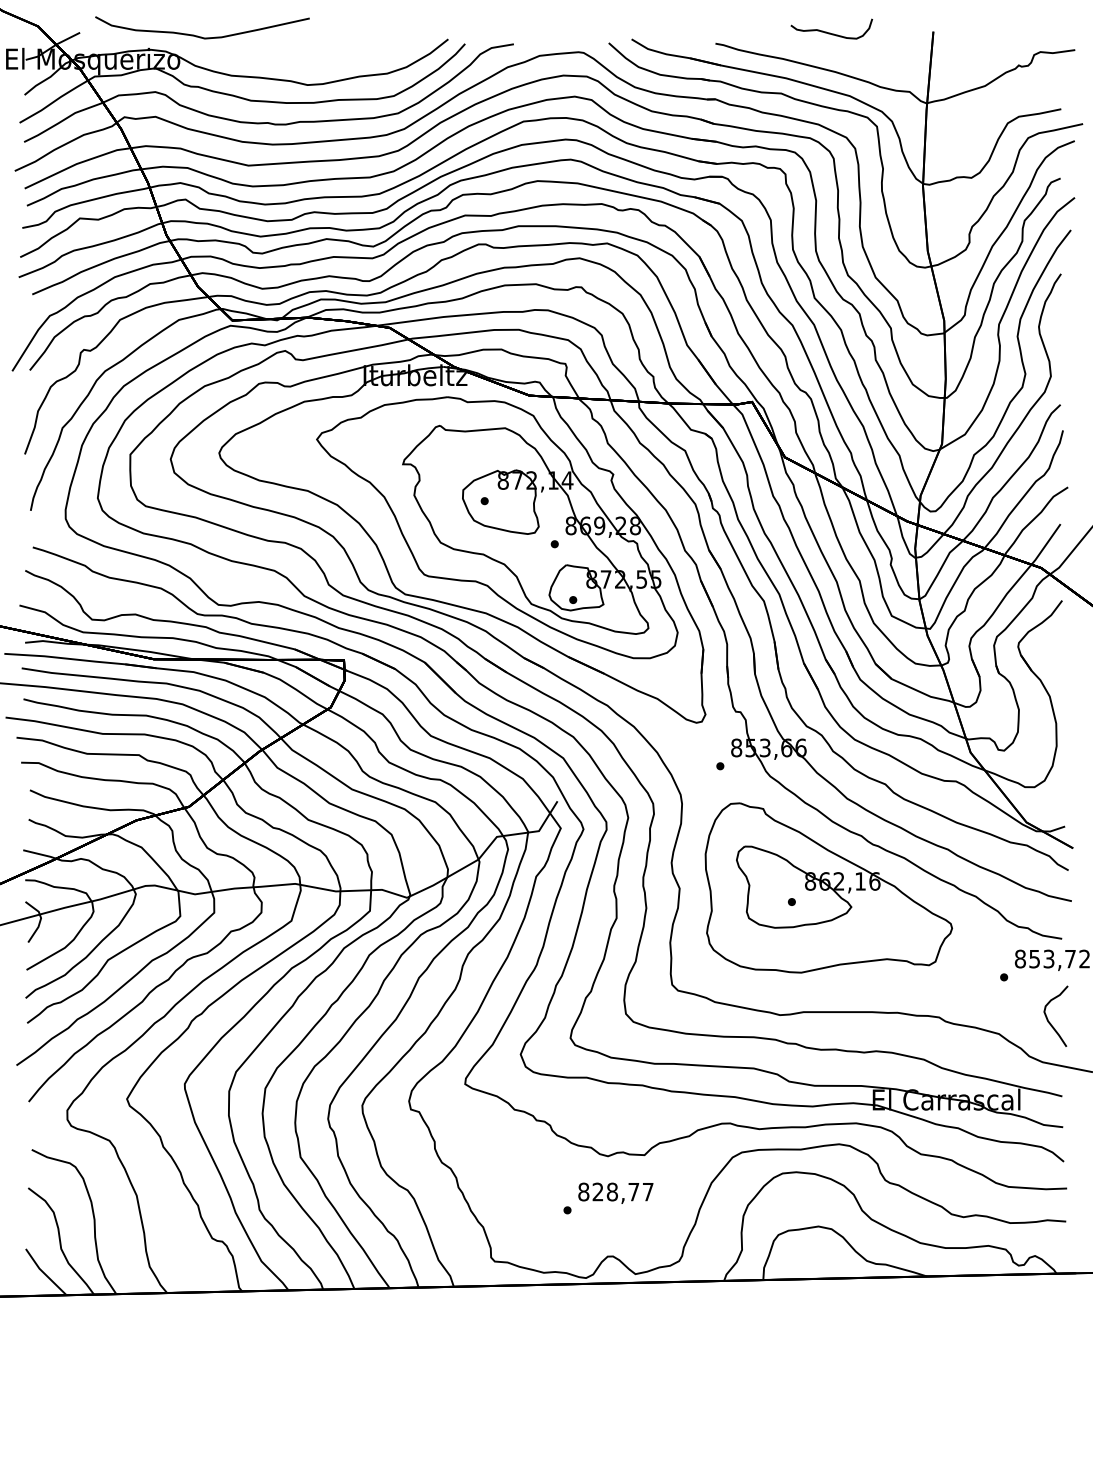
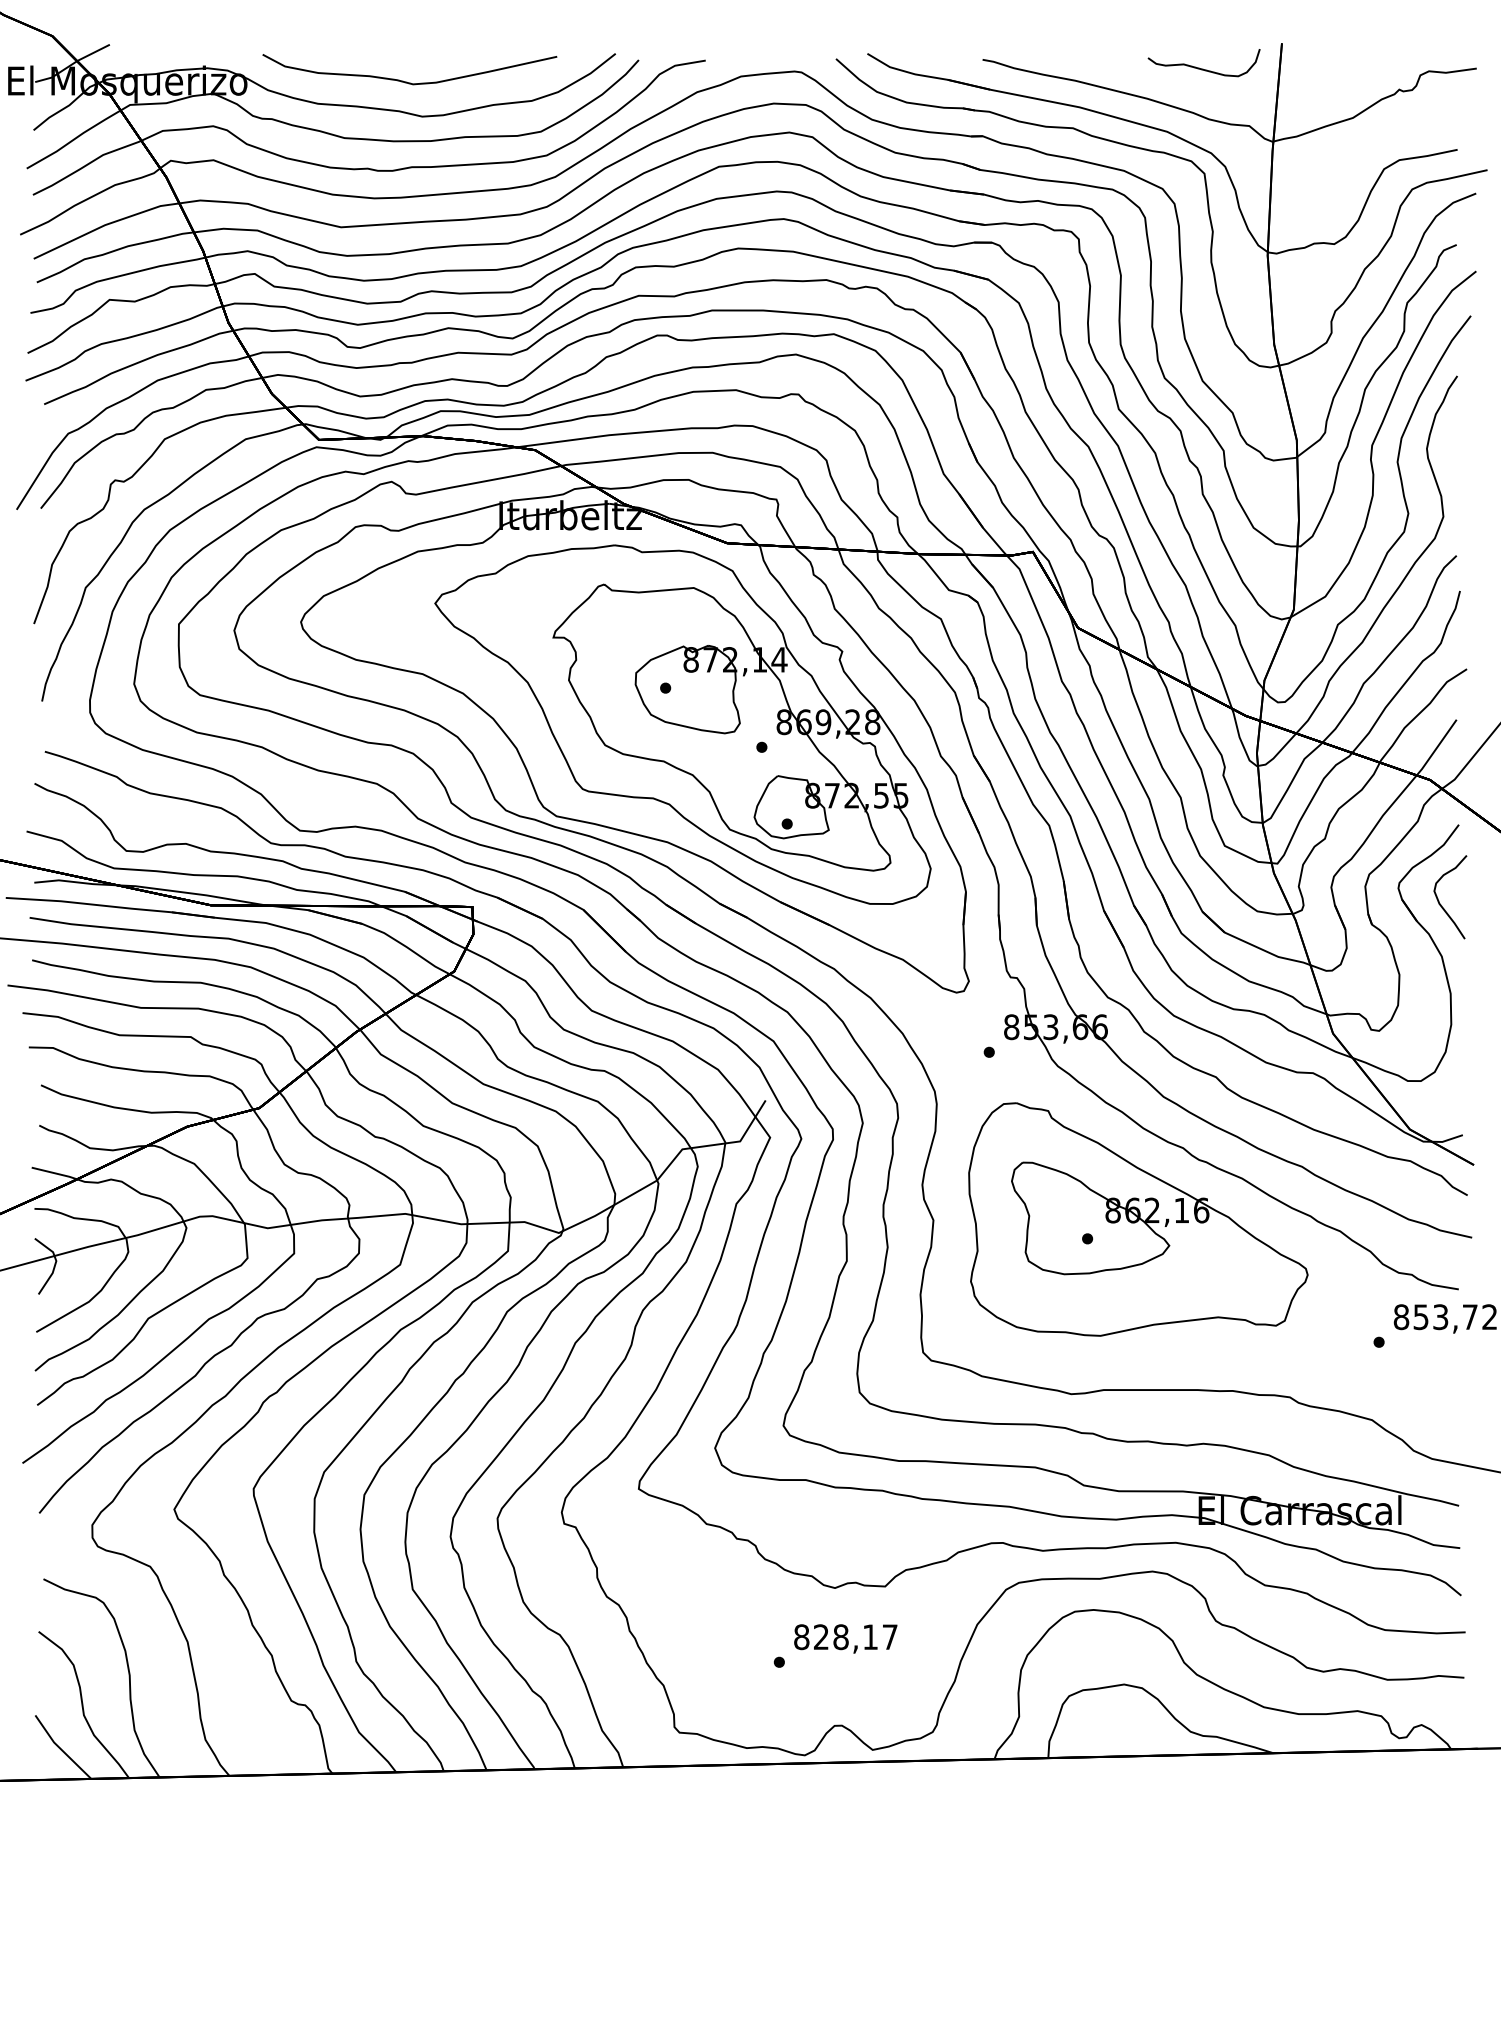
curve: (830, 32) -> (1202, 67), moved
curve: (201, 36) -> (408, 81), moved
curve: (1047, 1016) -> (1438, 897), moved
text: (633, 1192) -> (870, 1637), 828,77 -> 828,17

